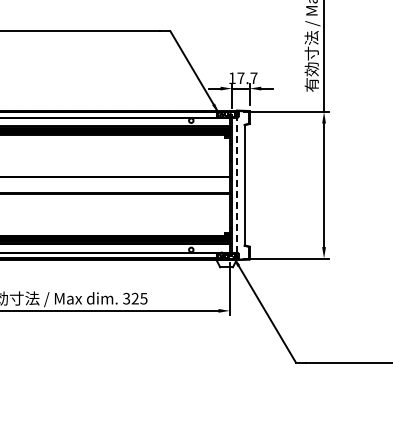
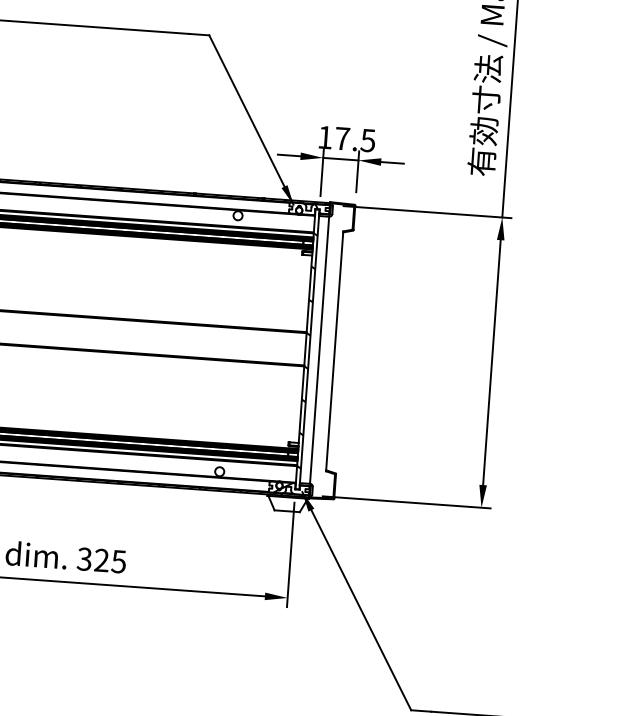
text: (253, 78) -> (367, 140), 17.7 -> 17.5
line: (237, 184) -> (320, 348), dashed -> solid

